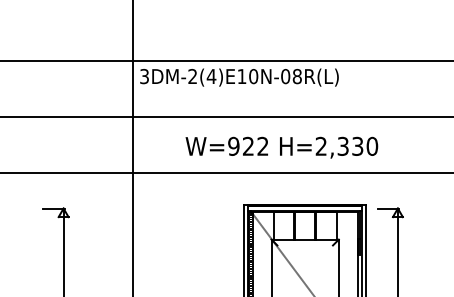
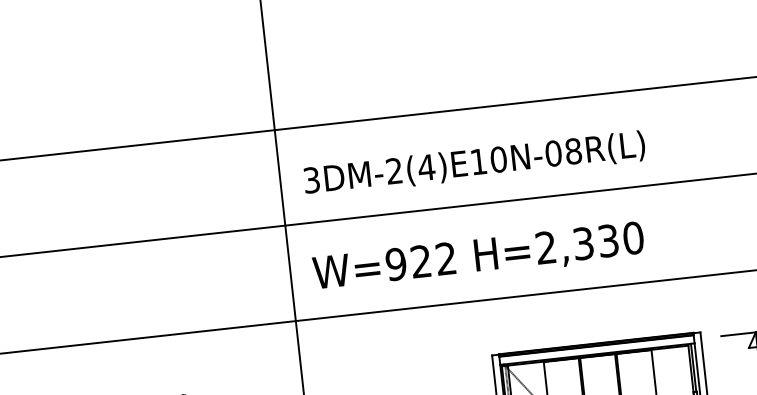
text: (239, 77) -> (474, 163), moved
text: (281, 147) -> (478, 257), moved

